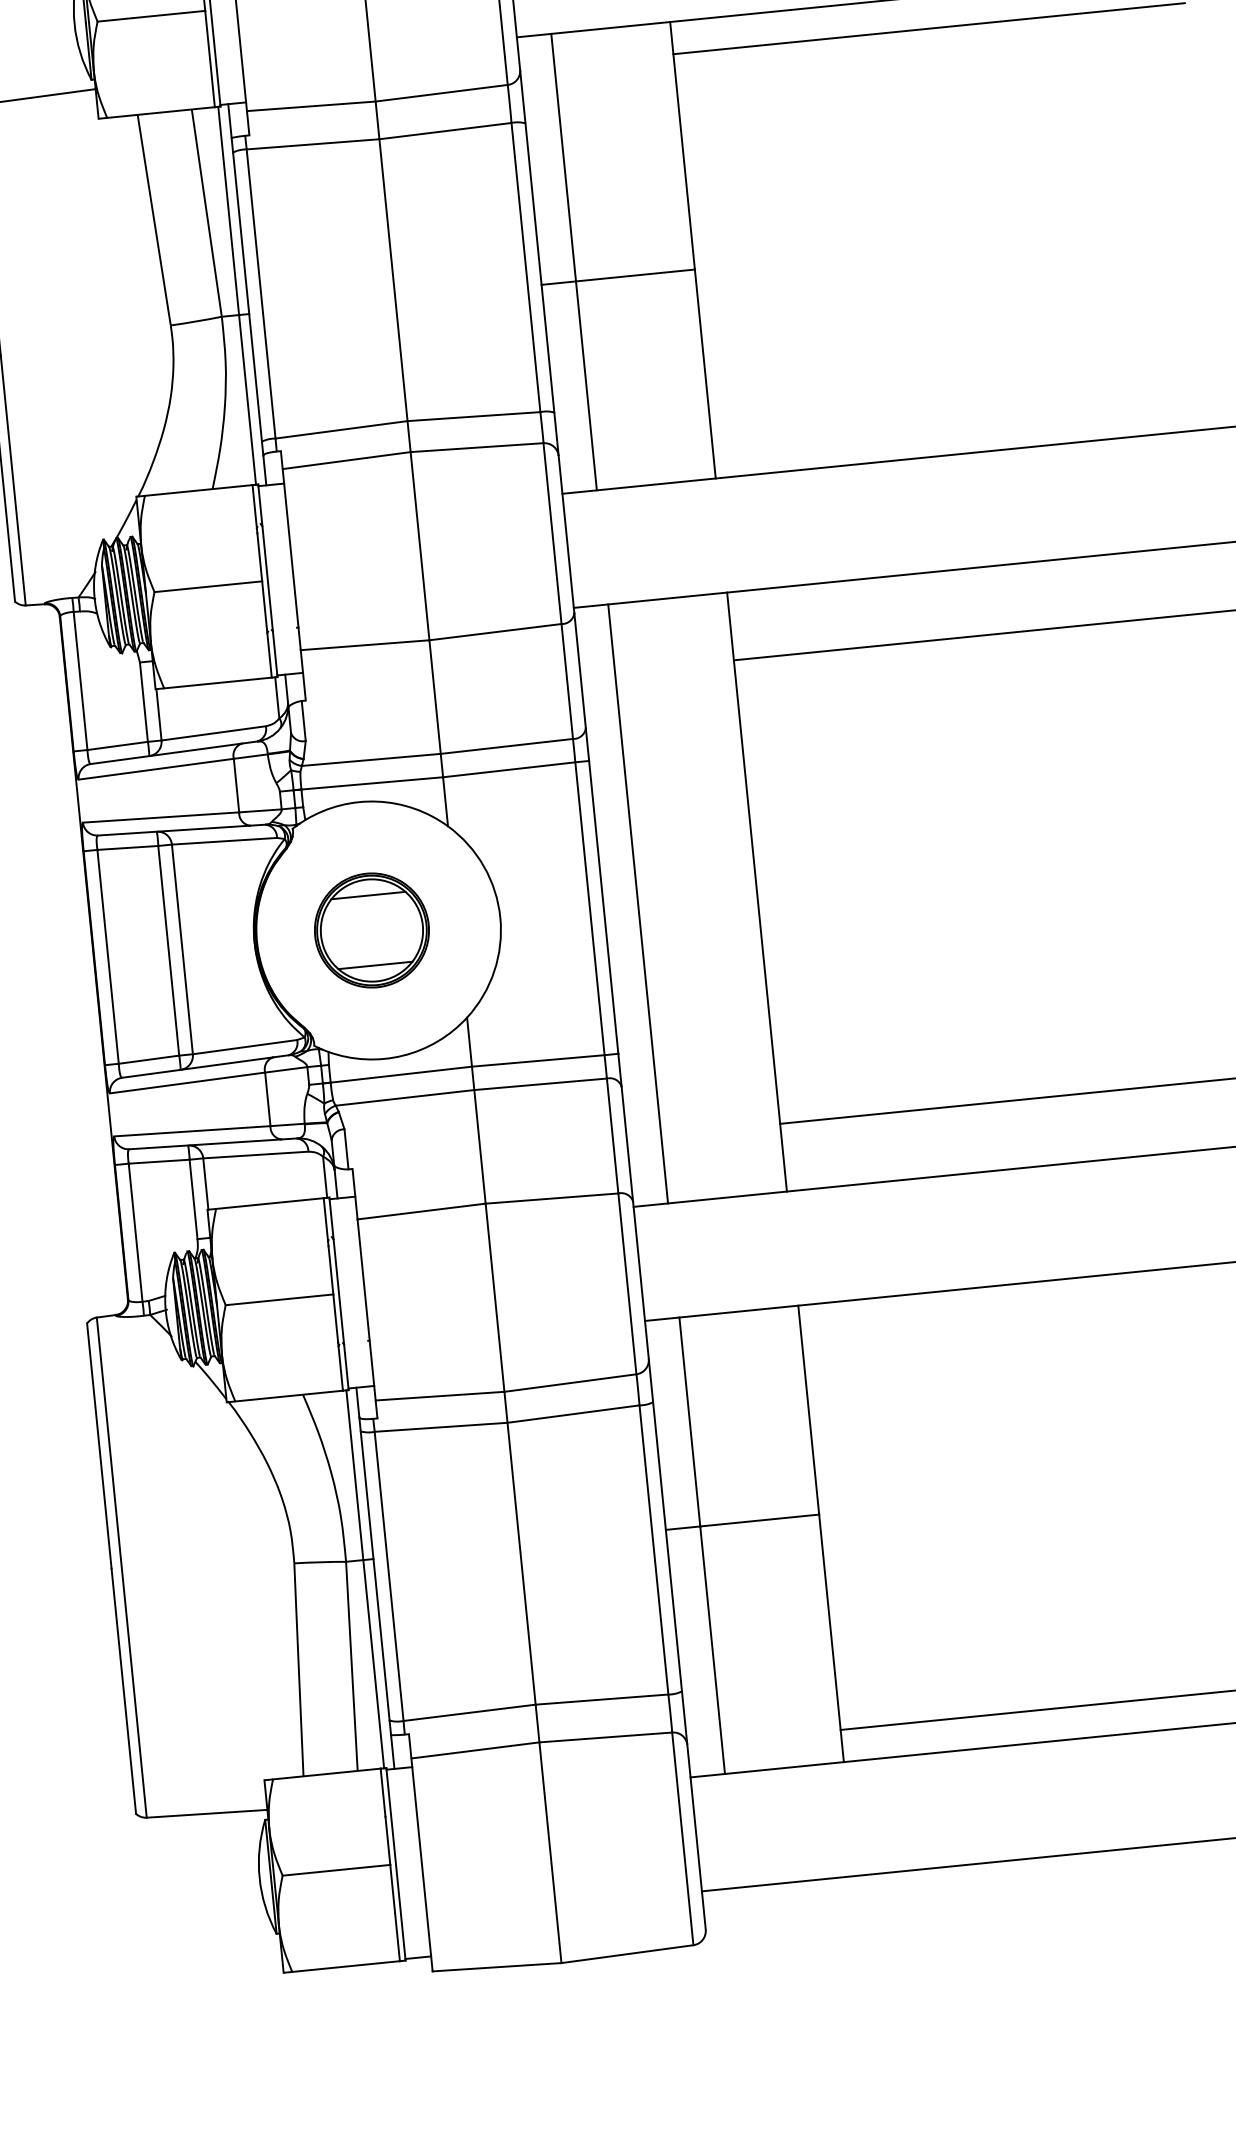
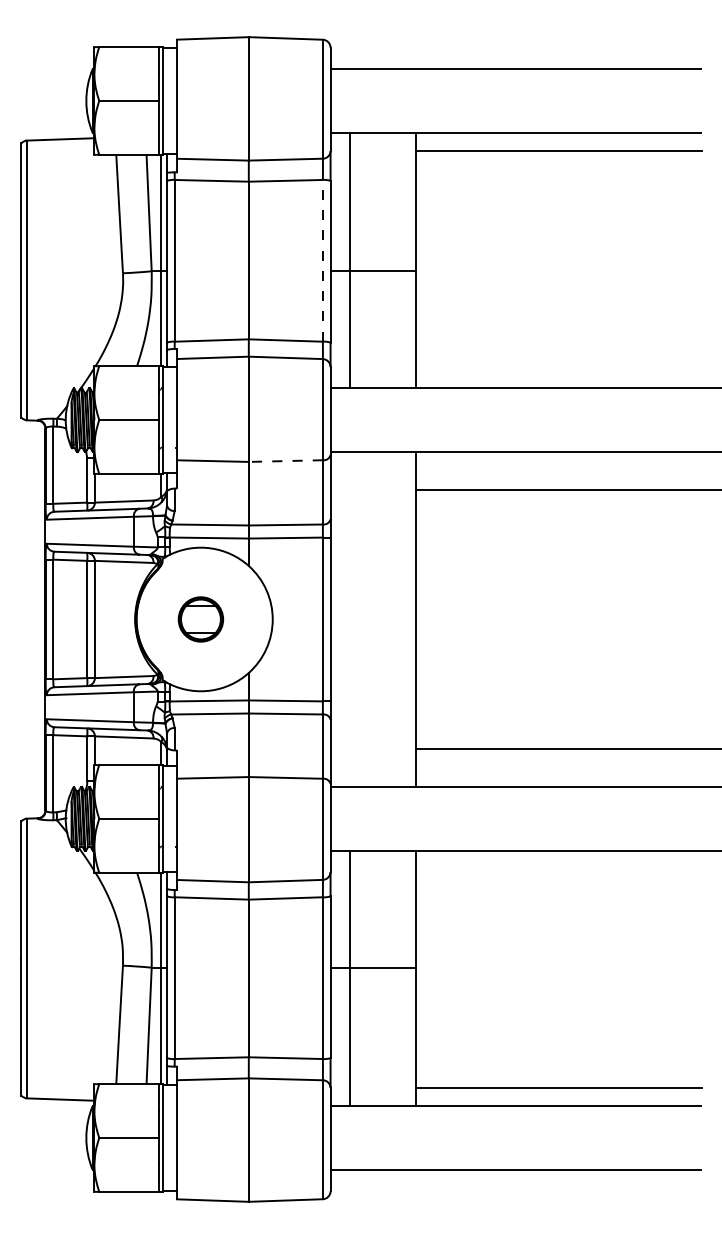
line: (525, 267) -> (322, 260), solid -> dashed
line: (494, 632) -> (285, 461), solid -> dashed
line: (637, 904) -> (349, 619), removed
part: (371, 930) -> (200, 619), size x0.7

